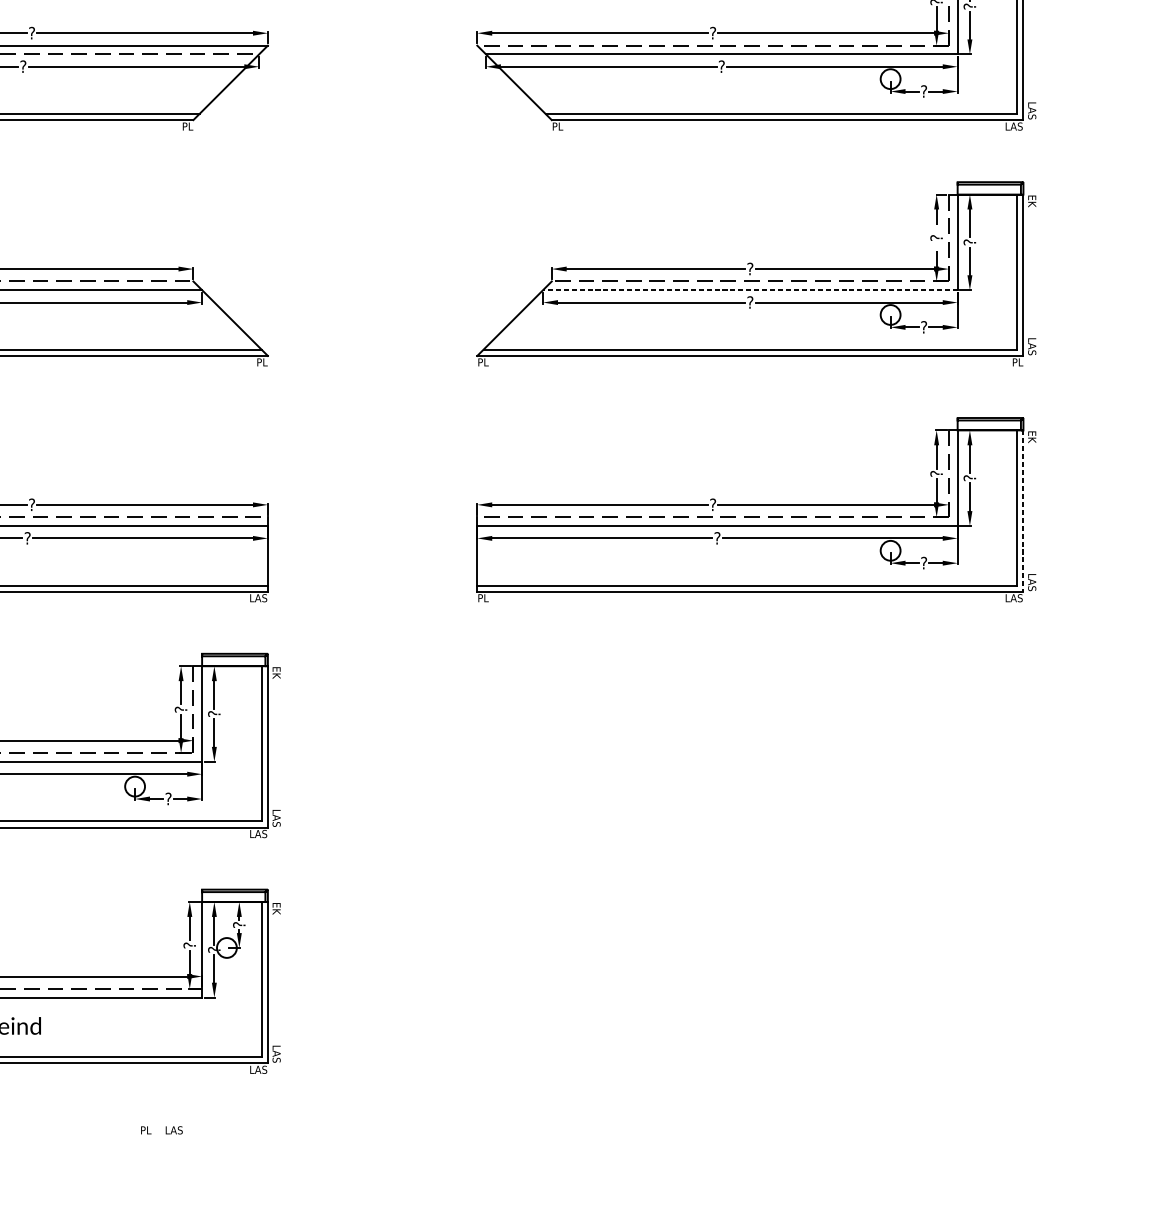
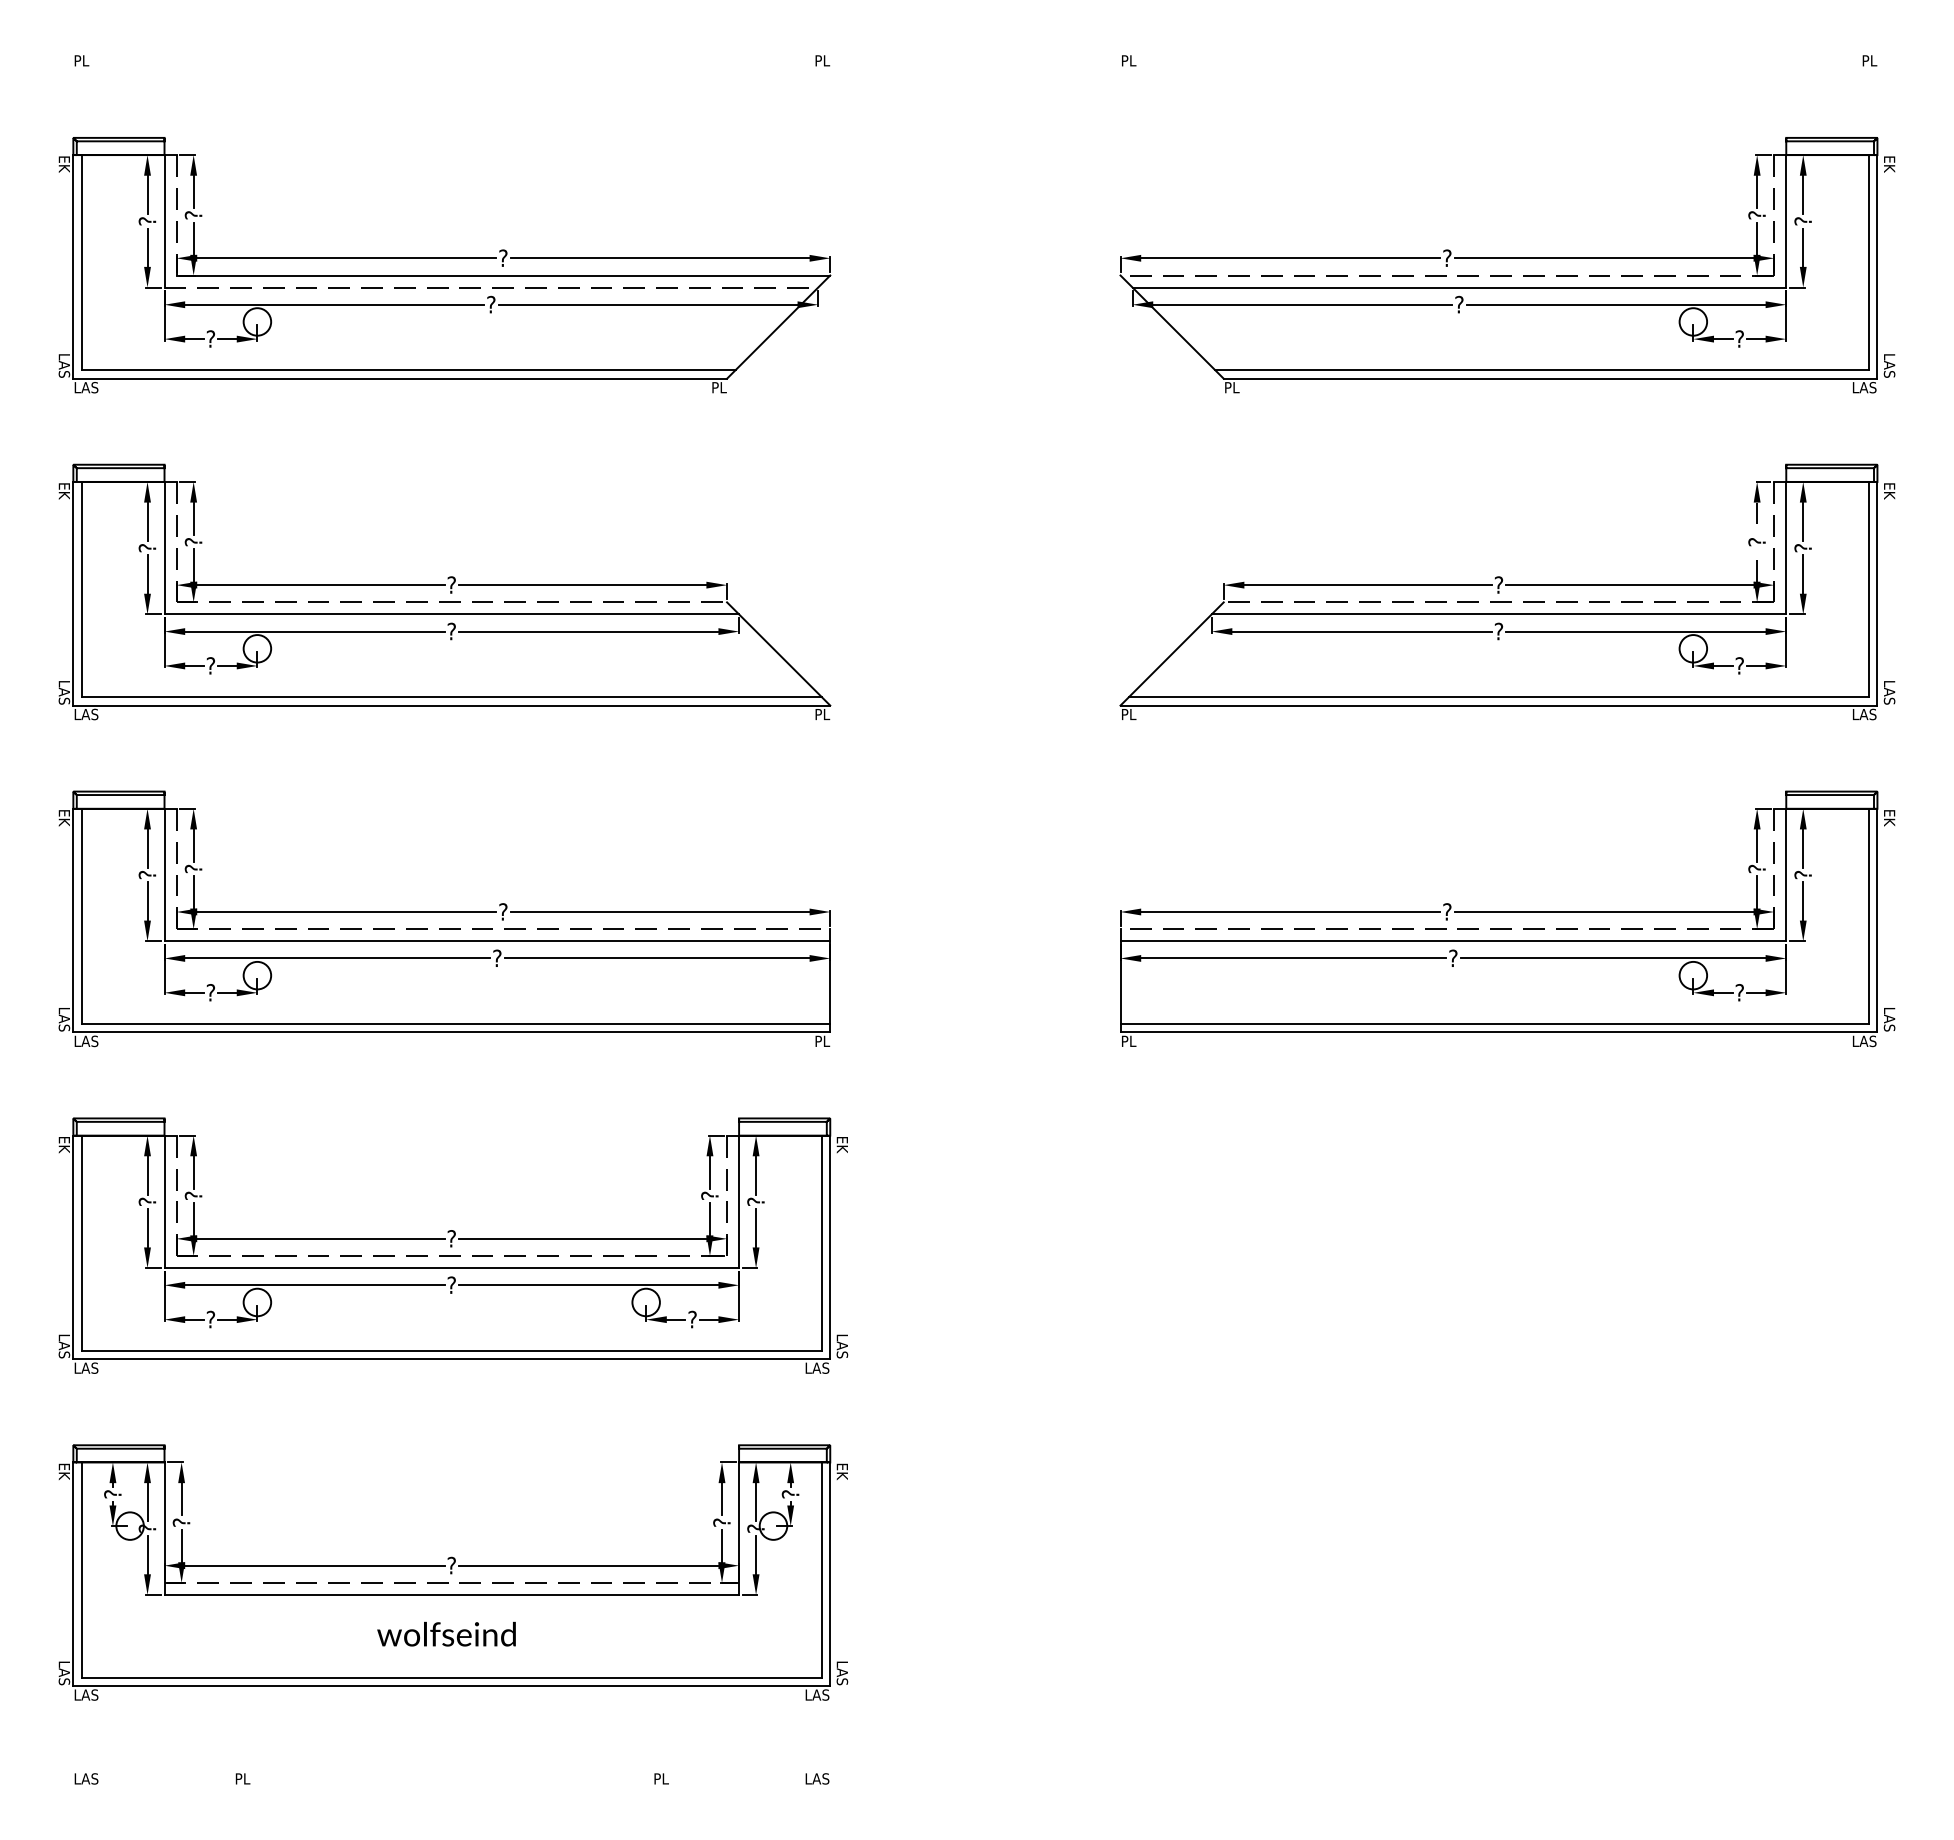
line: (750, 290) -> (1498, 614), dashed -> solid
text: (1014, 362) -> (1864, 714), PL -> LAS
line: (1023, 511) -> (1877, 920), dashed -> solid
text: (258, 598) -> (817, 1041), LAS -> PL
text: (174, 1130) -> (817, 1778), moved

